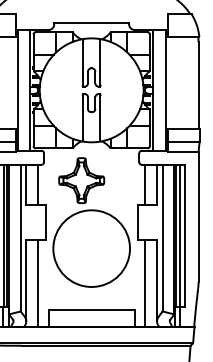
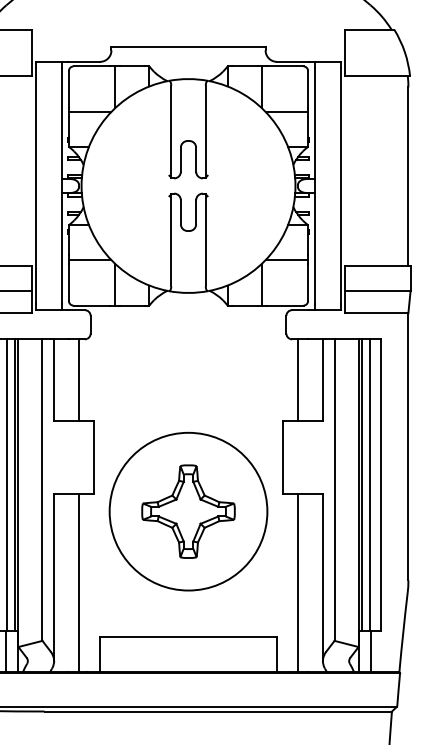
part: (81, 180) -> (188, 511), moved

